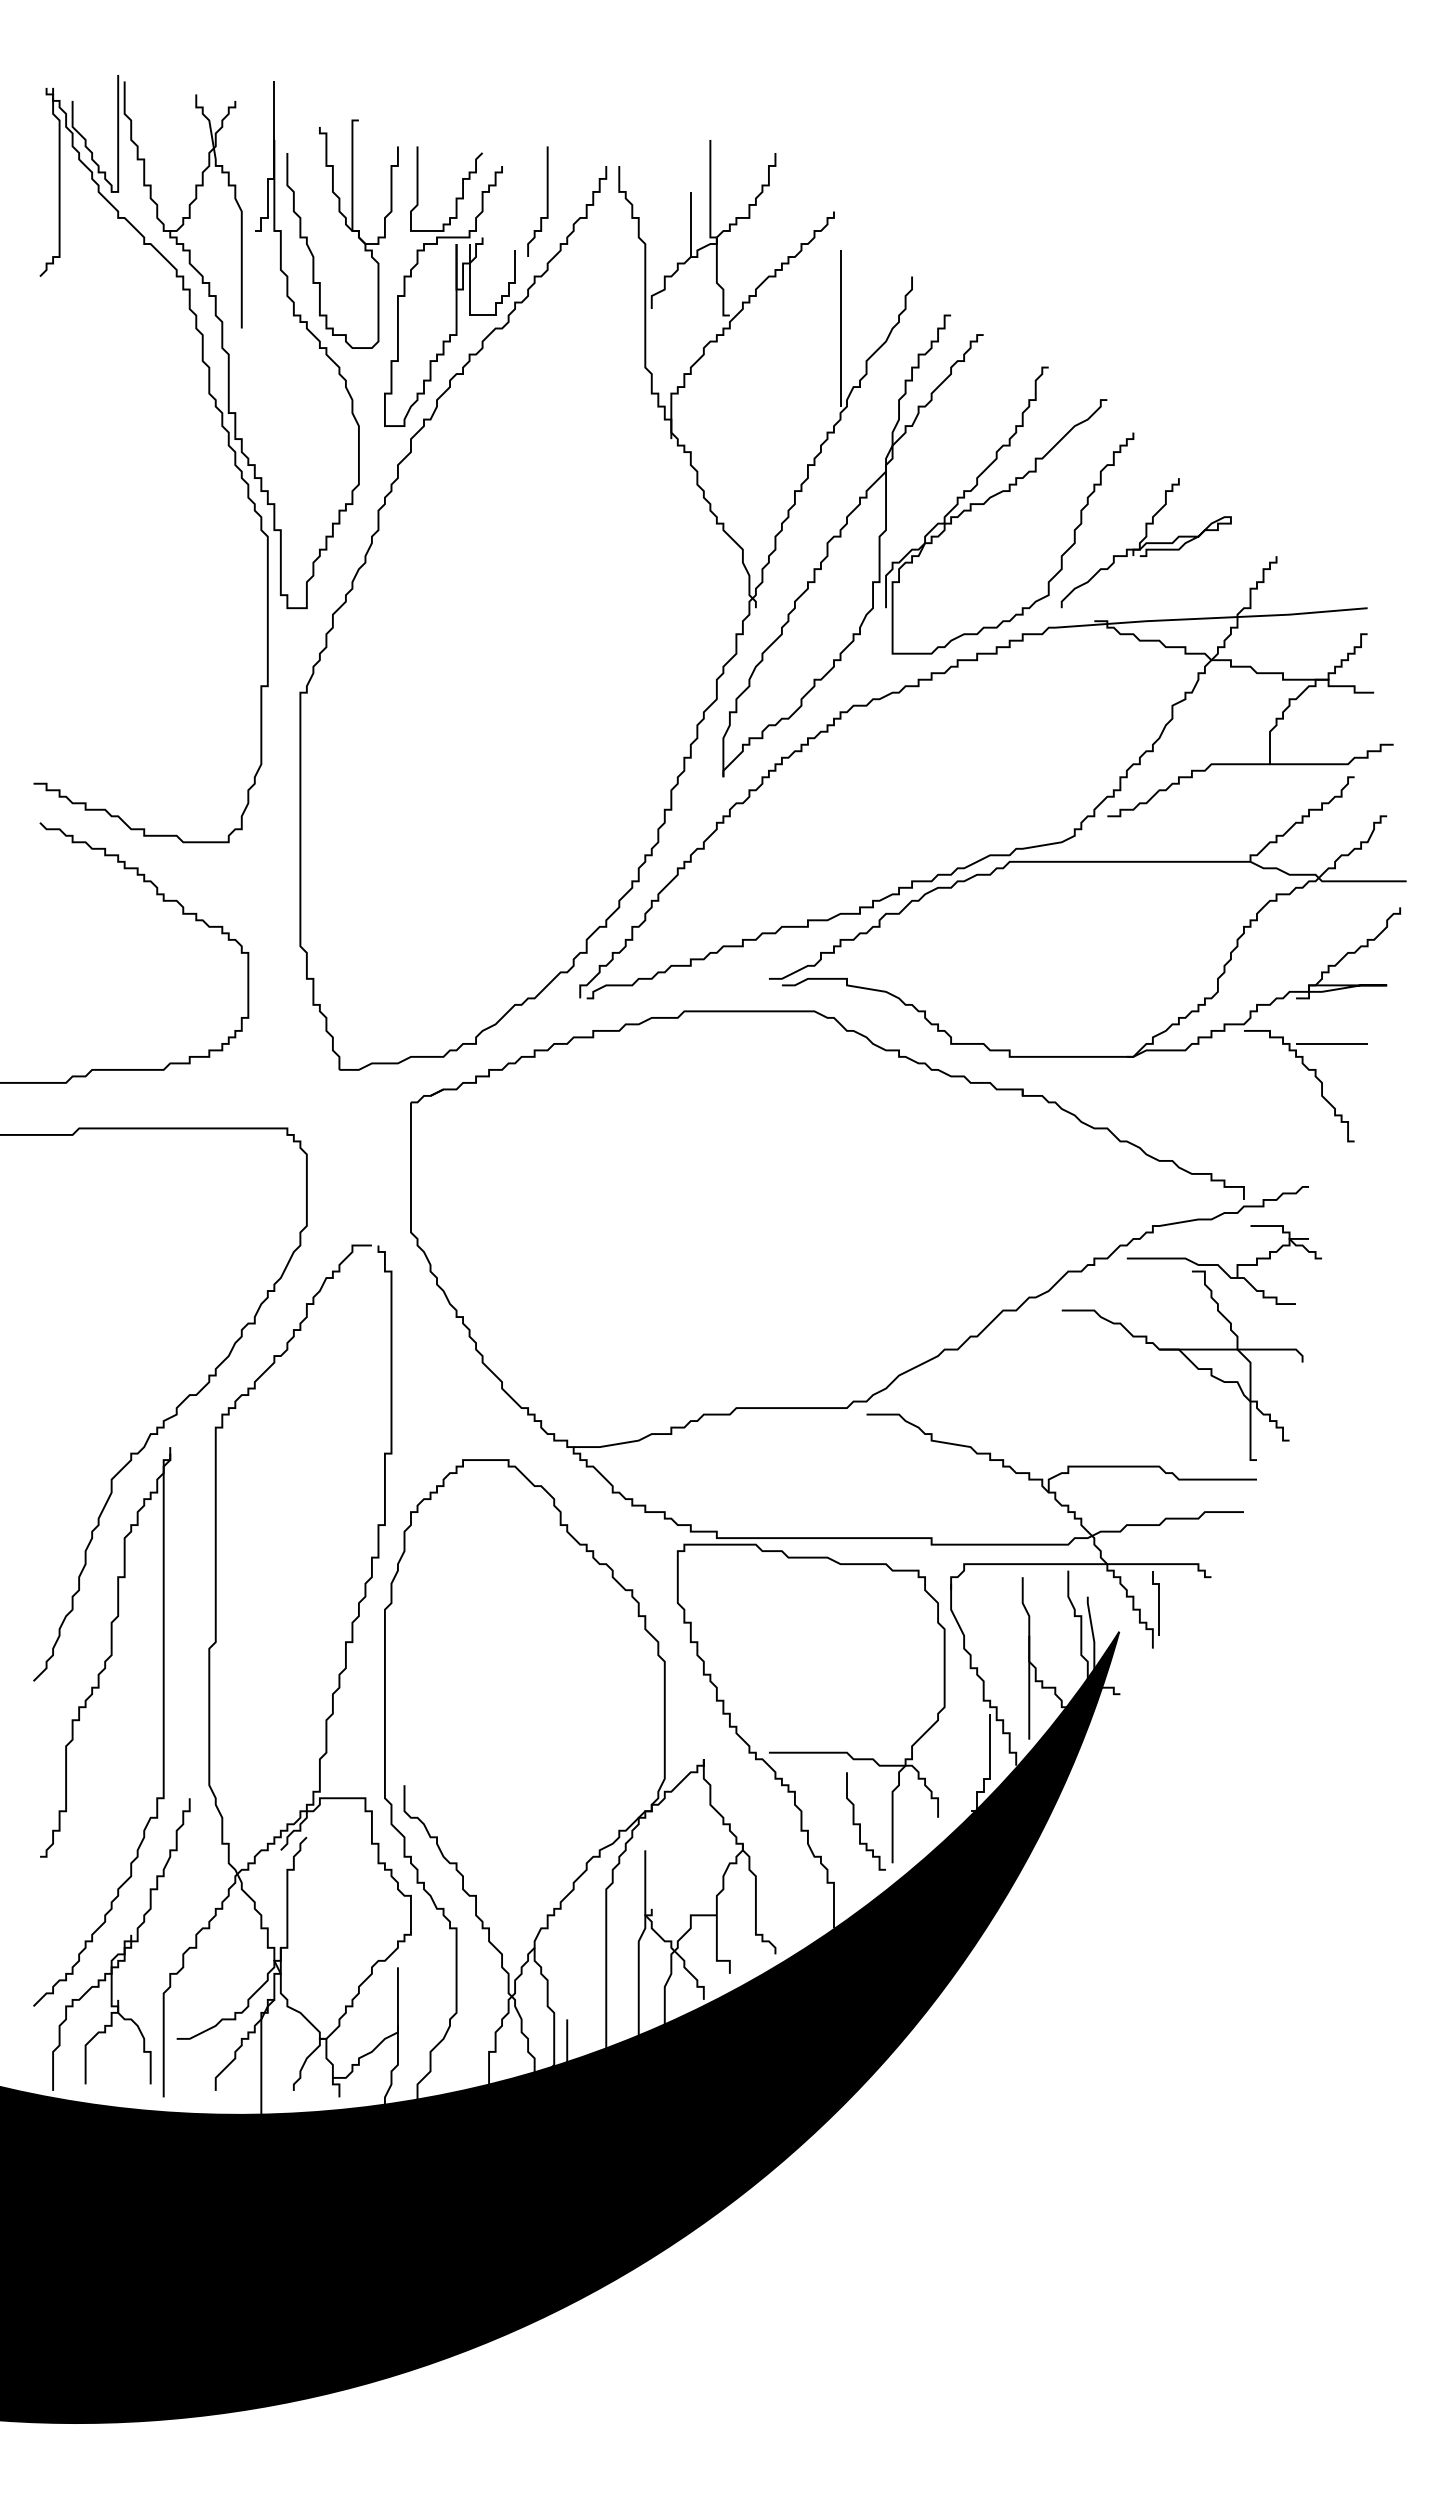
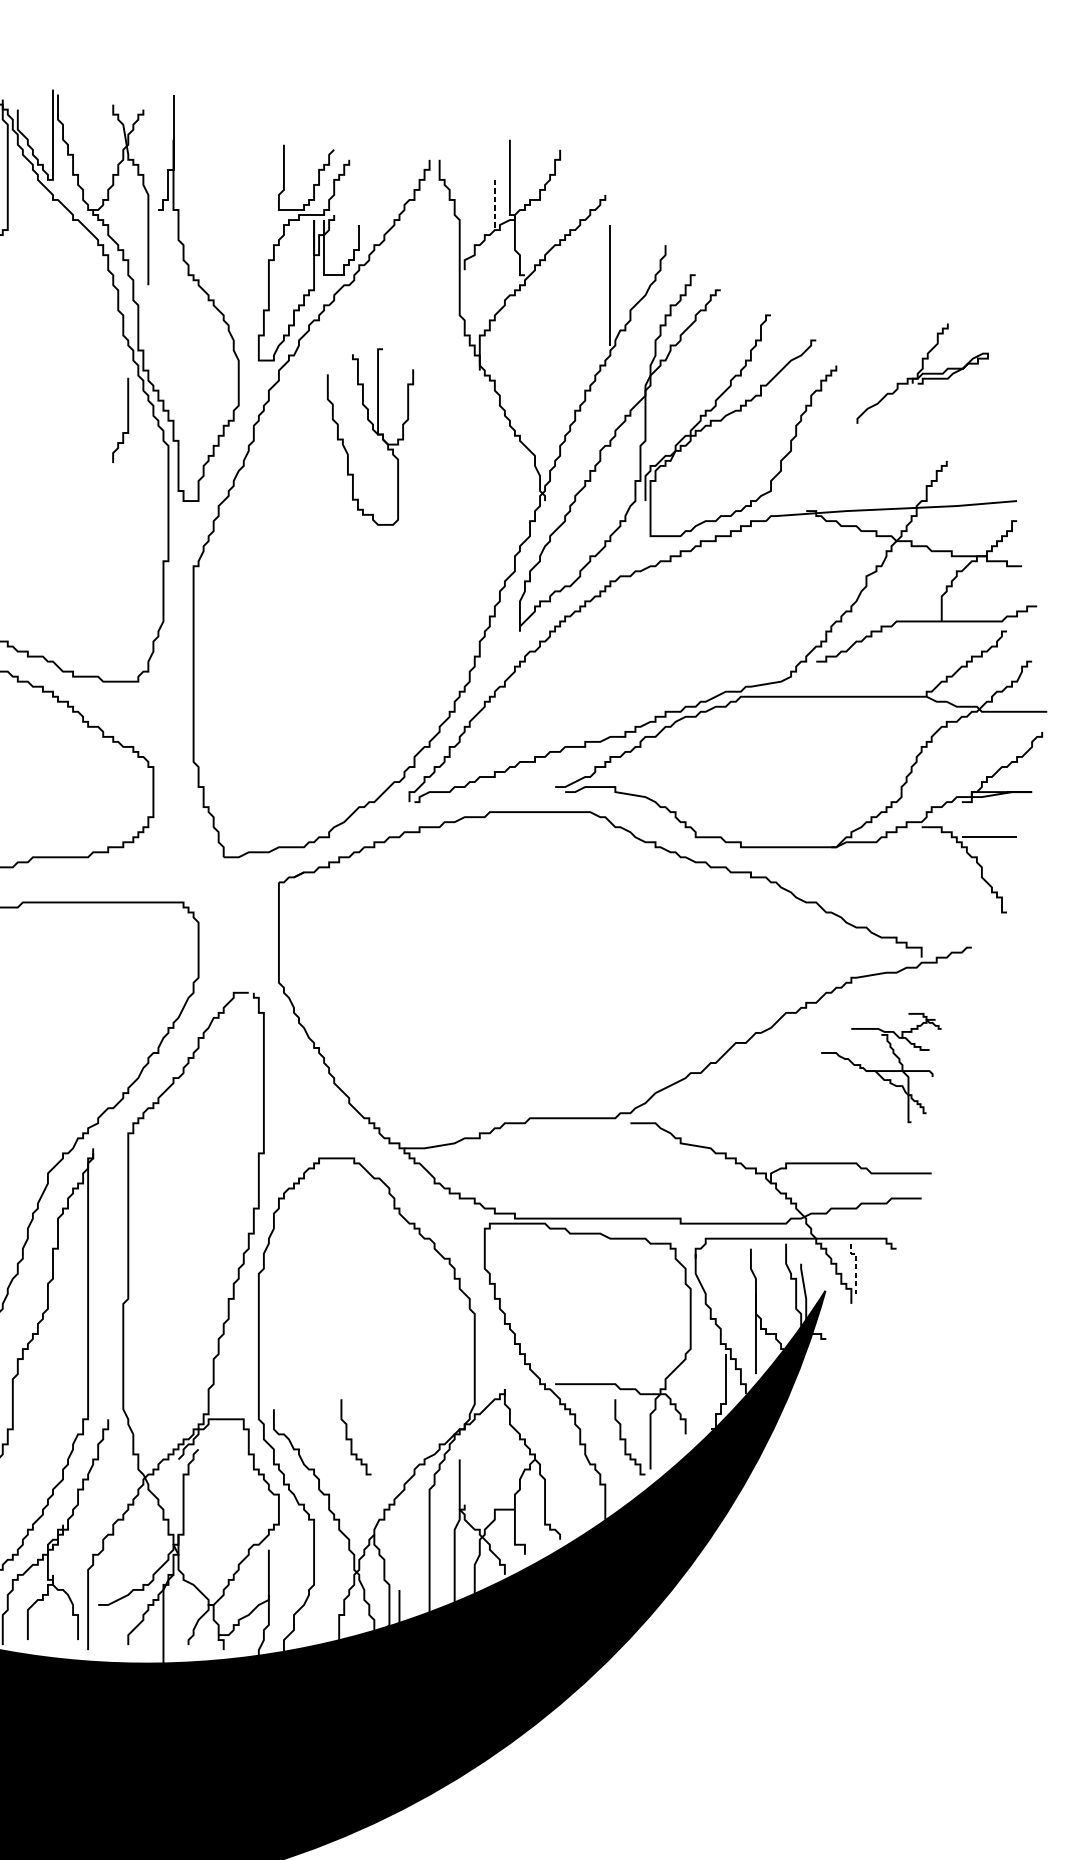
curve: (546, 201) -> (127, 420), moved
line: (690, 224) -> (494, 204), solid -> dashed
part: (347, 227) -> (374, 431), moved
part: (1145, 543) -> (922, 373), moved
part: (1191, 1342) -> (881, 1067), size x0.6
line: (1159, 1598) -> (856, 1265), solid -> dashed
curve: (505, 1823) -> (351, 1438), added

